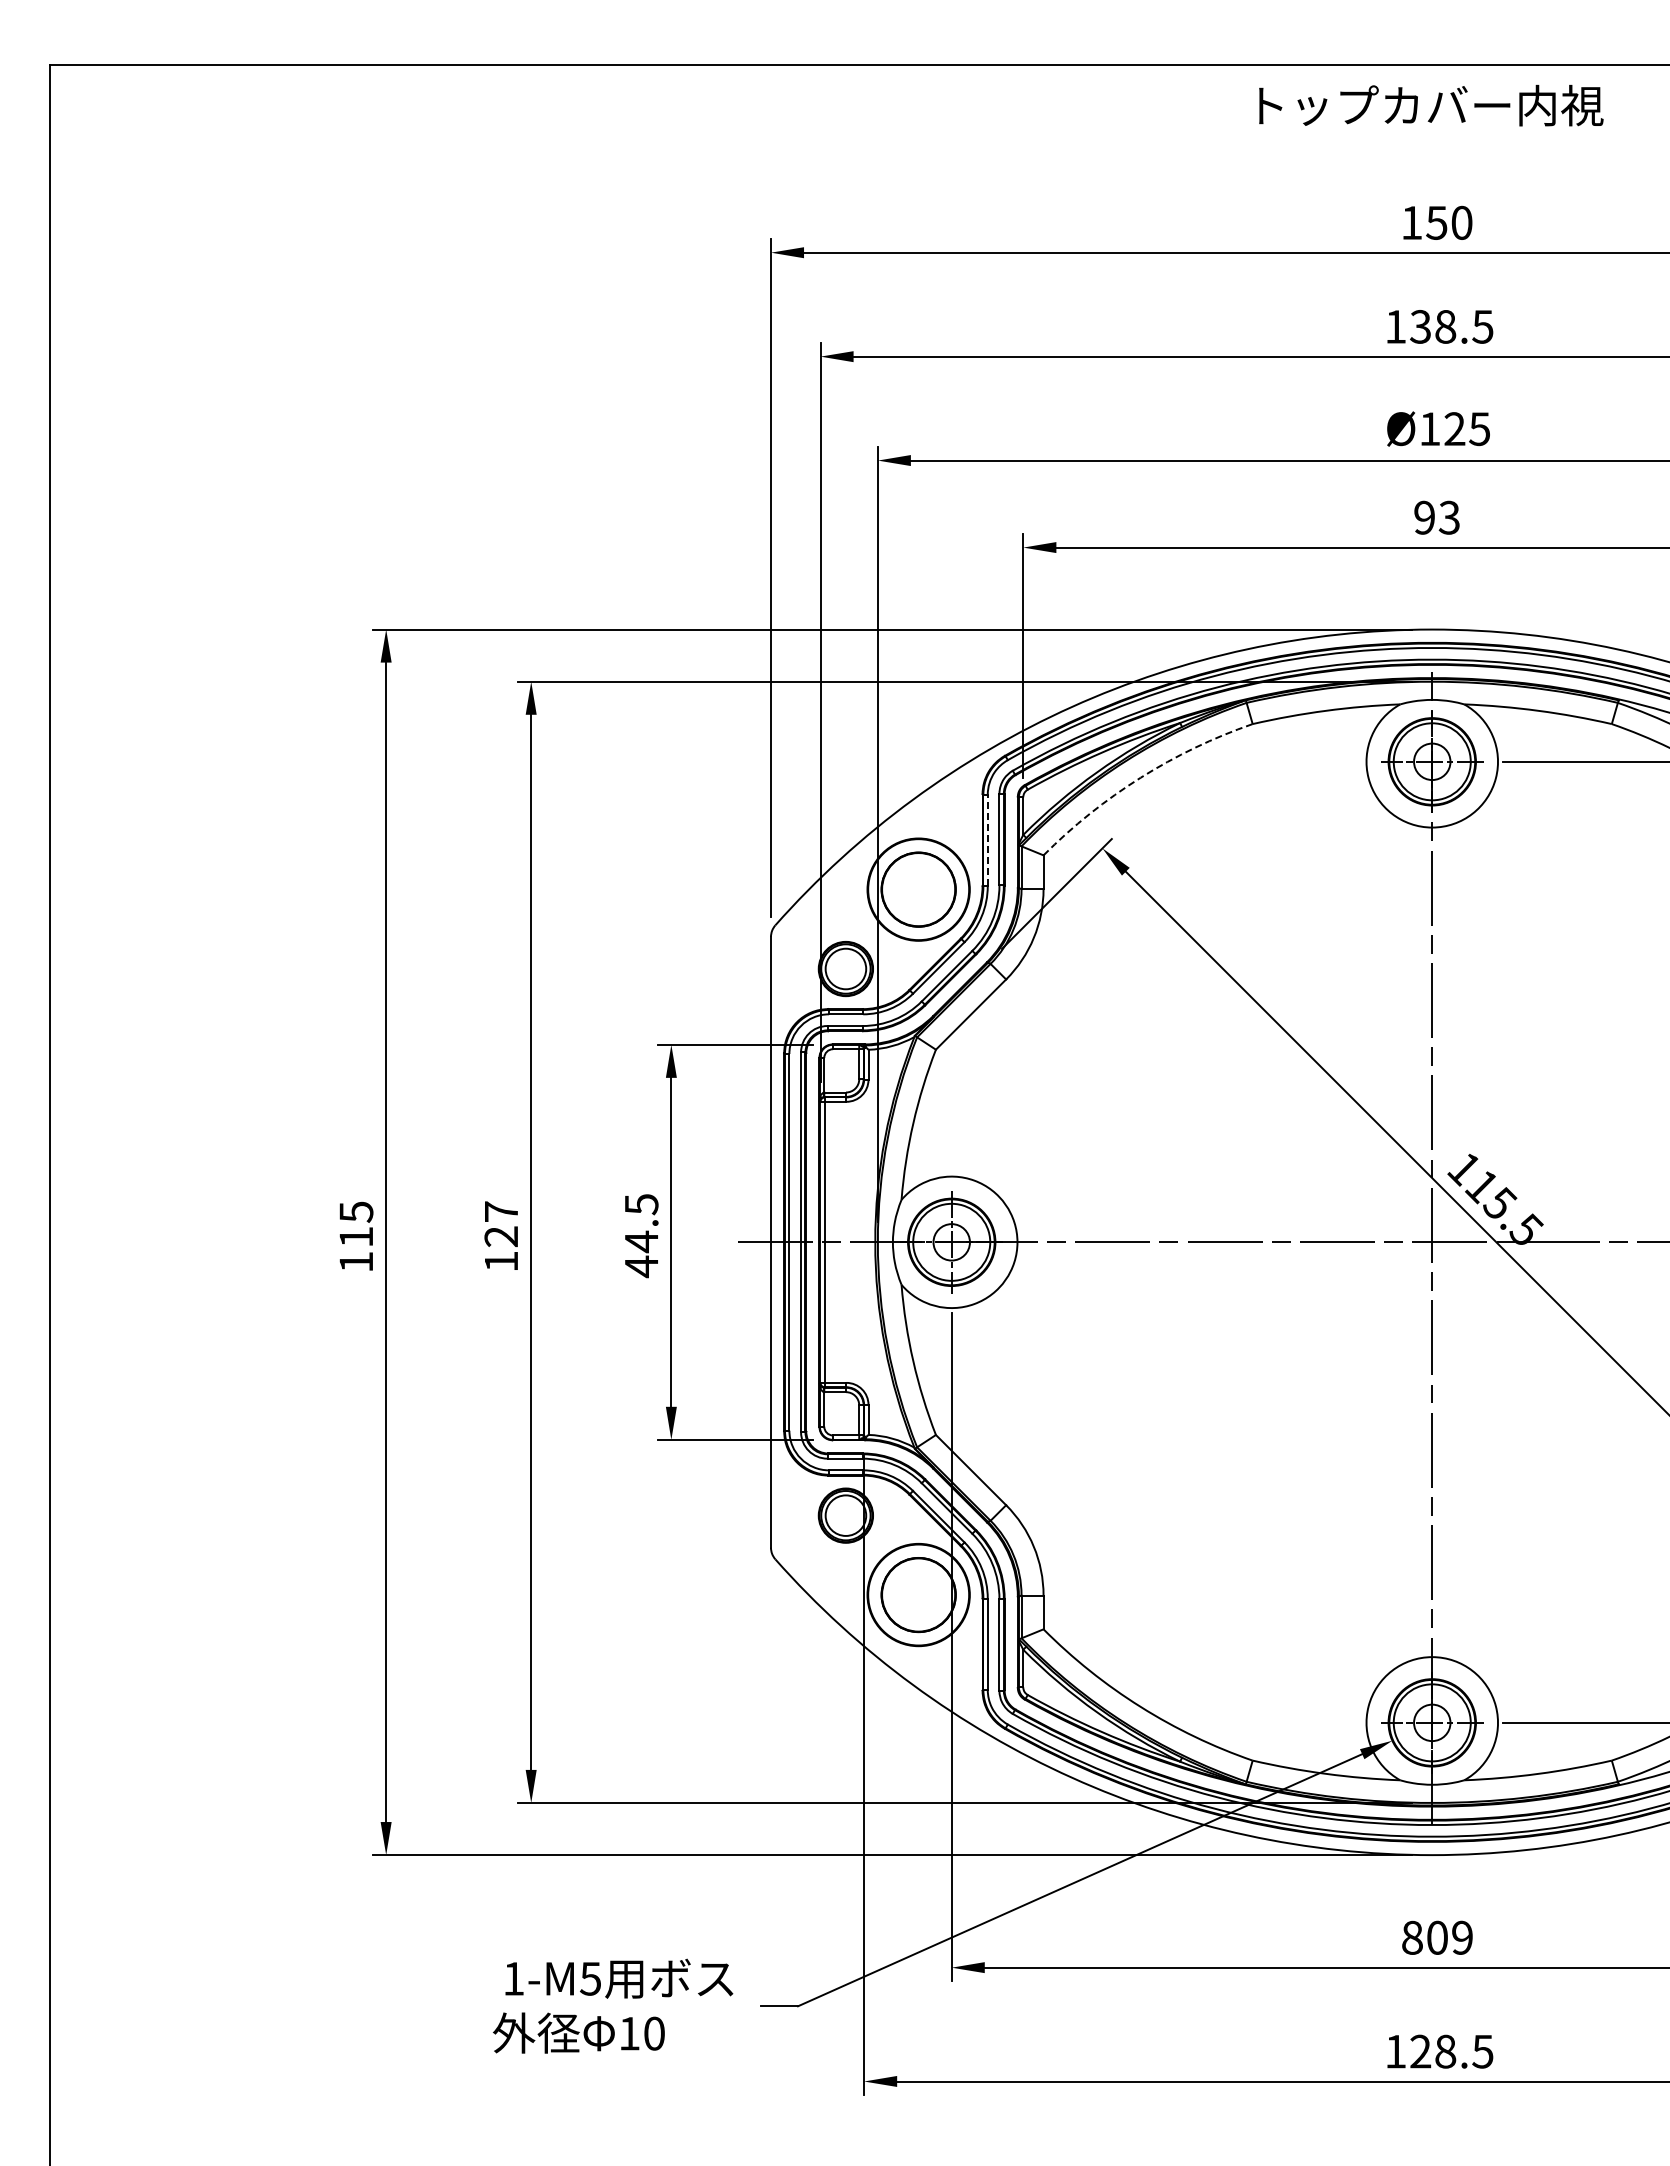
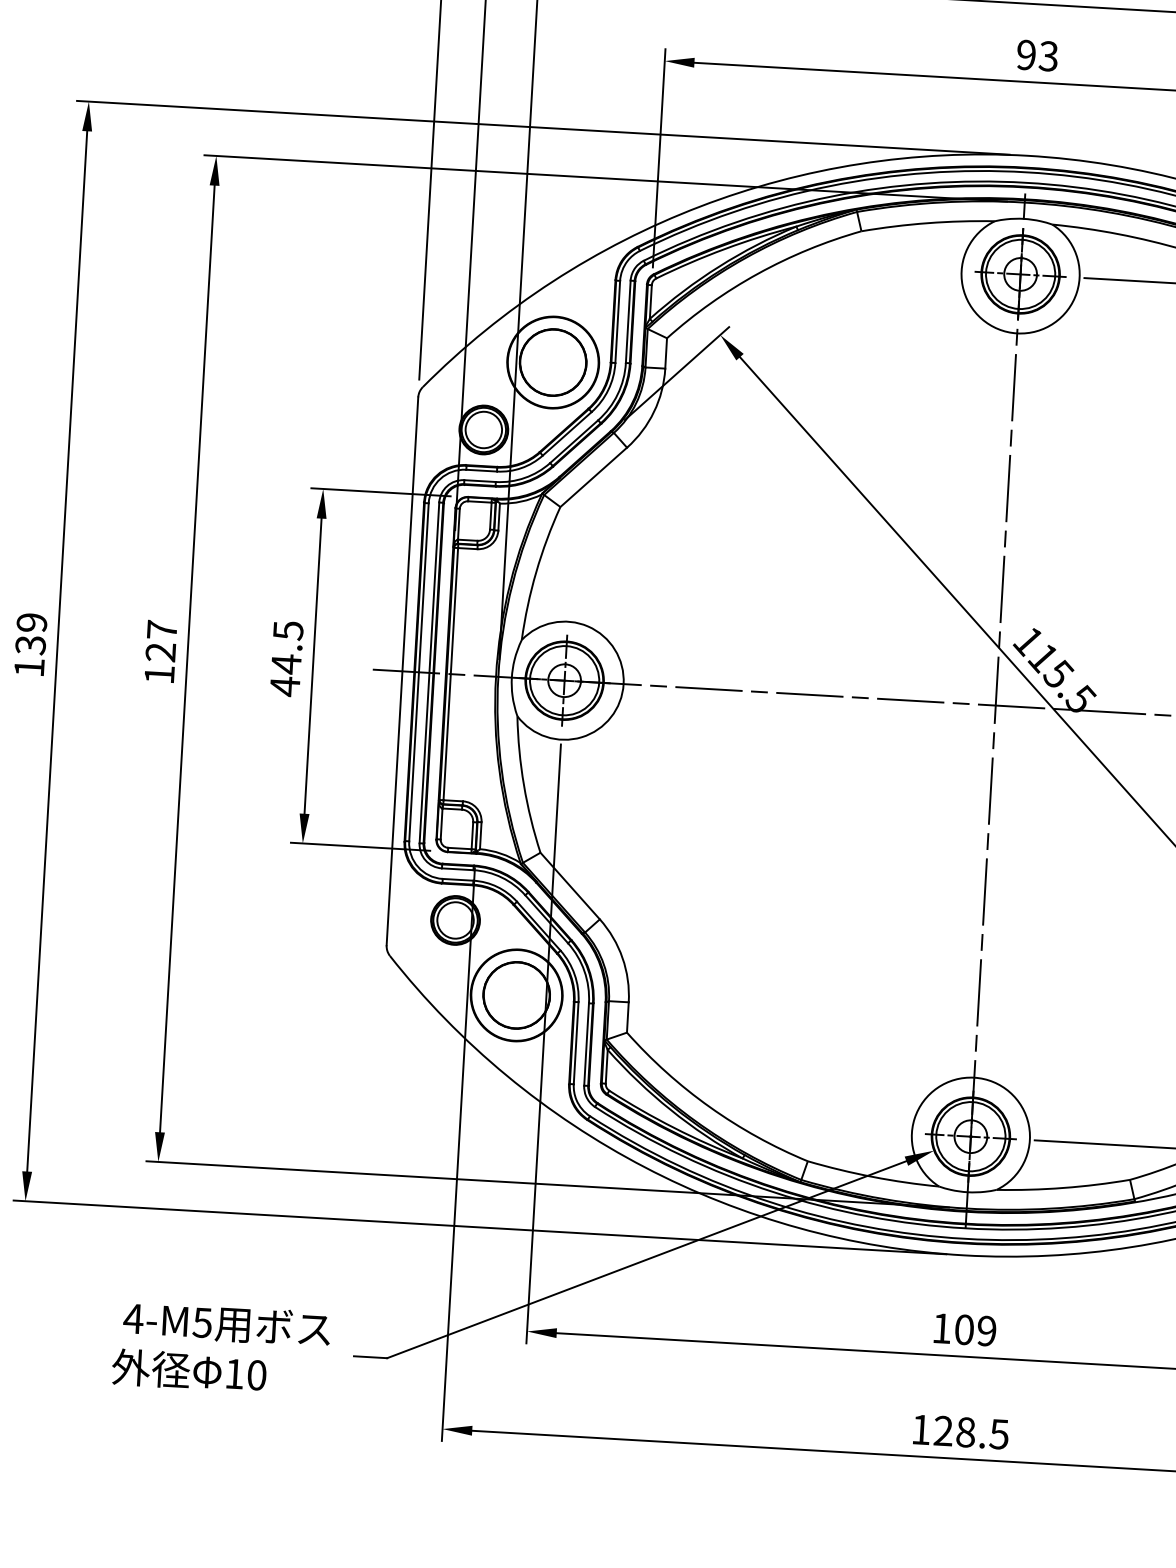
arc: (1140, 777) -> (758, 273), dashed -> solid
line: (987, 840) -> (617, 322), dashed -> solid
text: (356, 1224) -> (31, 633), 115 -> 139
text: (1412, 1937) -> (942, 1328), 809 -> 109
text: (513, 1978) -> (133, 1318), 1-M5 -> 4-M5

